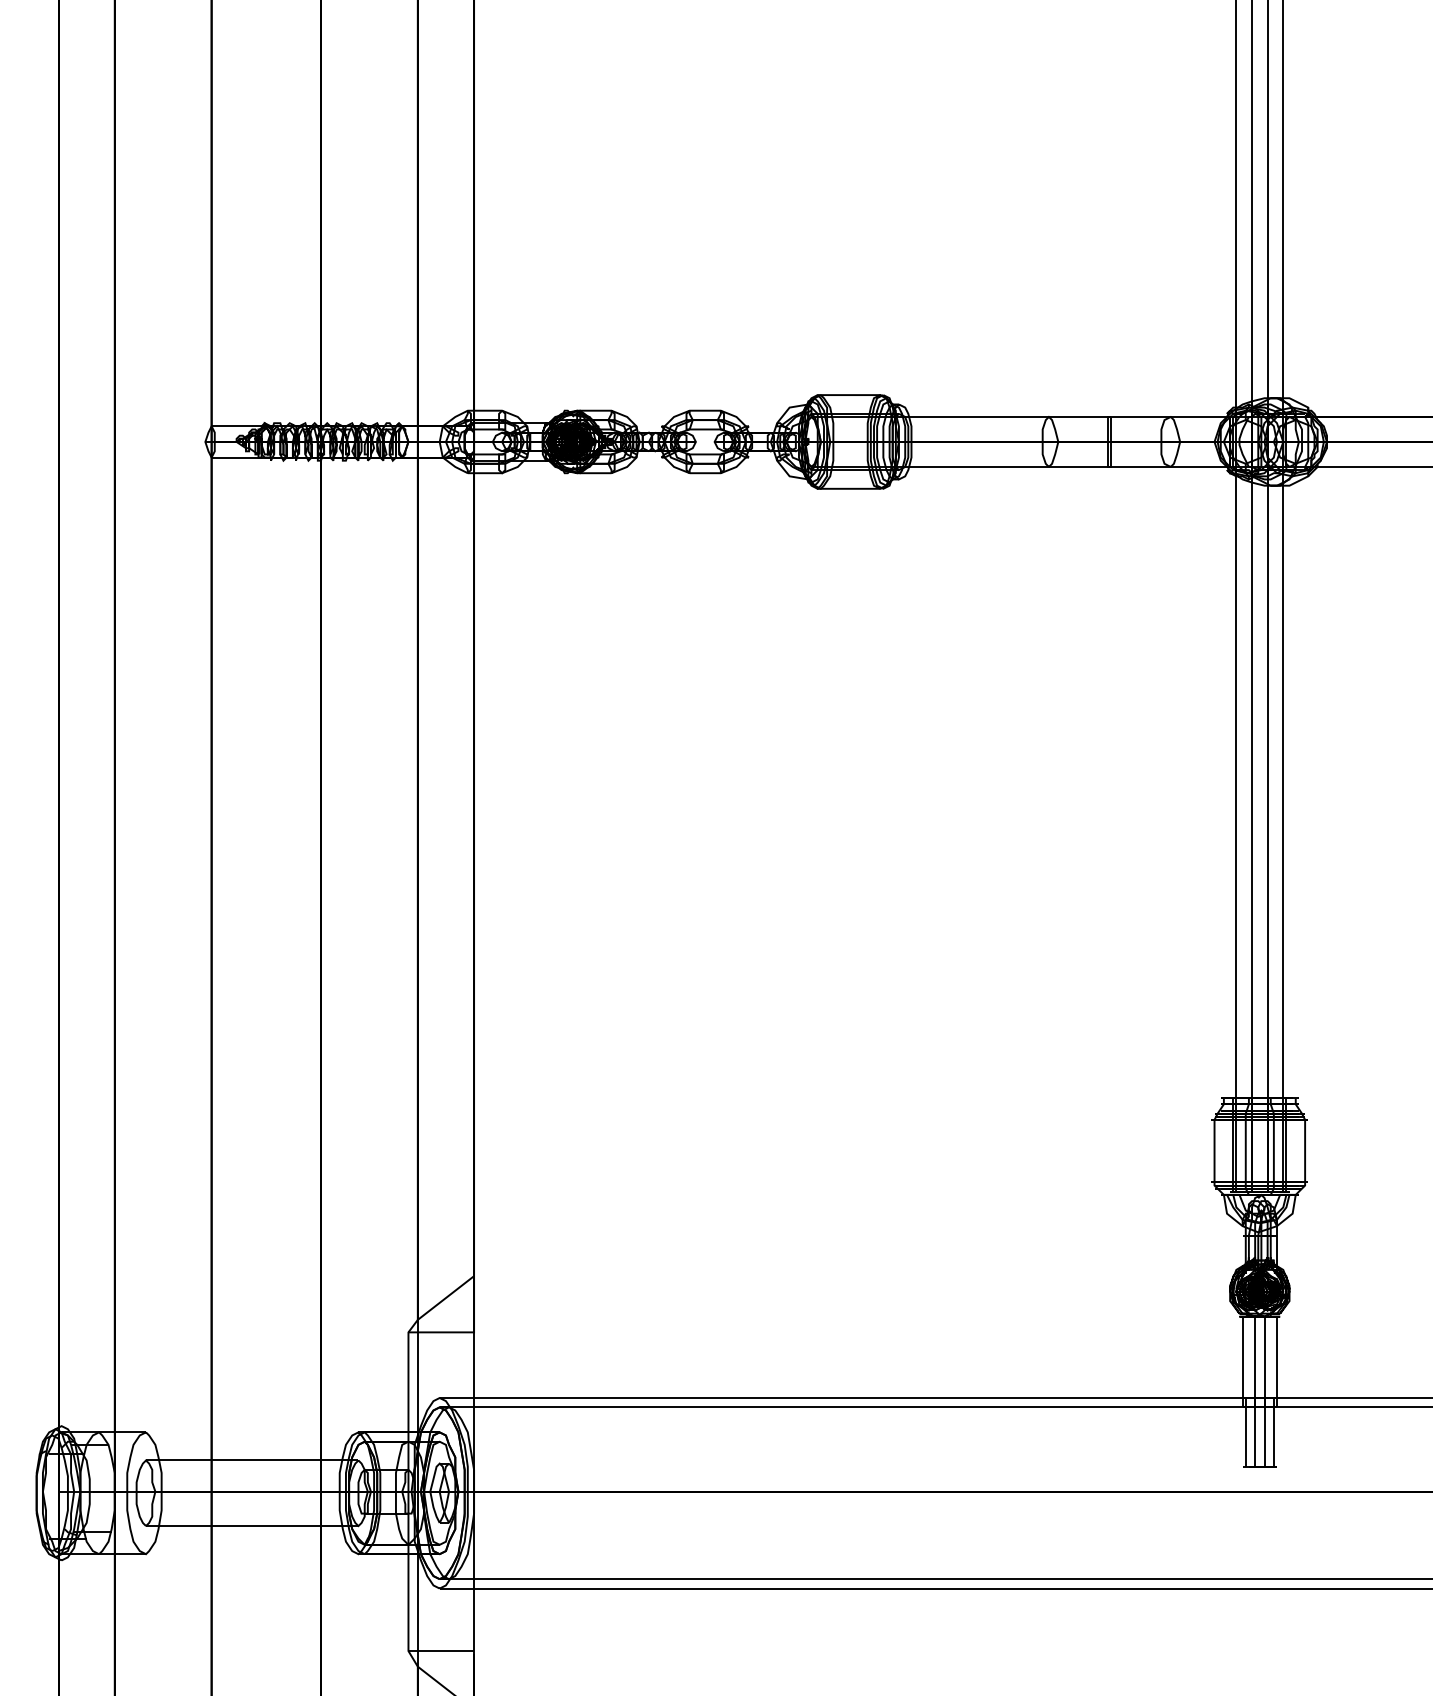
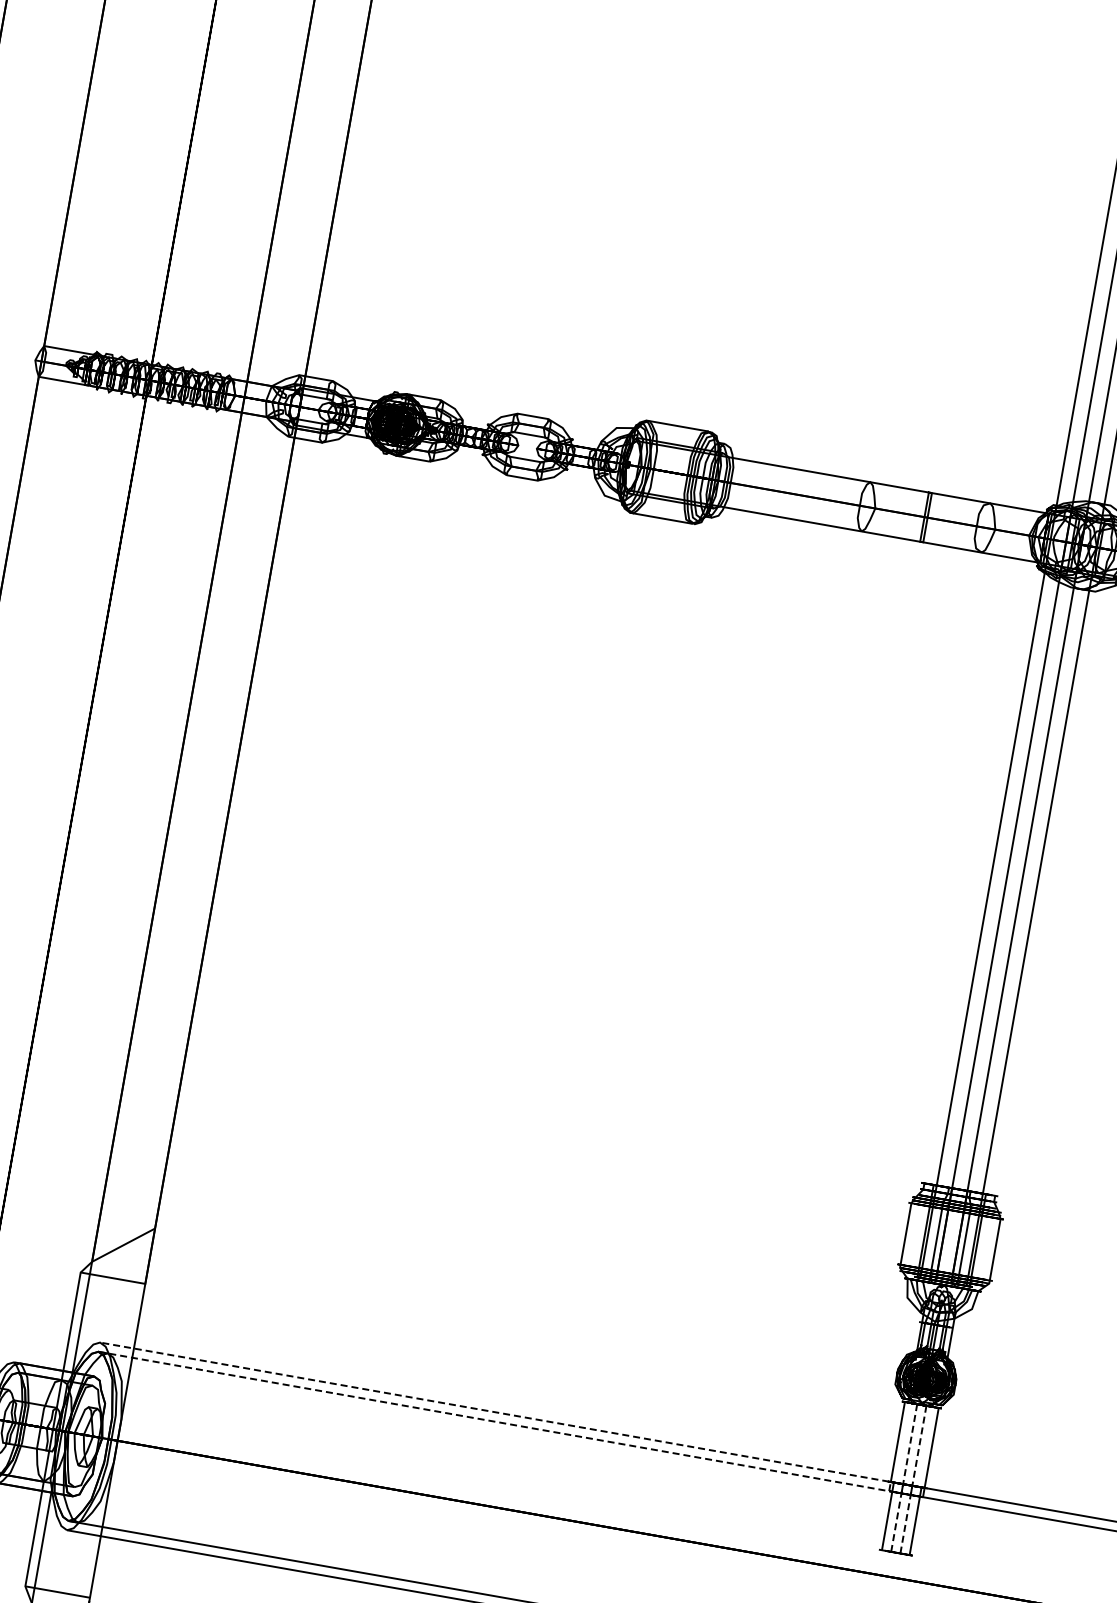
line: (1255, 1392) -> (904, 1478), solid -> dashed
line: (1264, 1392) -> (913, 1480), solid -> dashed
line: (1242, 1402) -> (889, 1486), solid -> dashed

